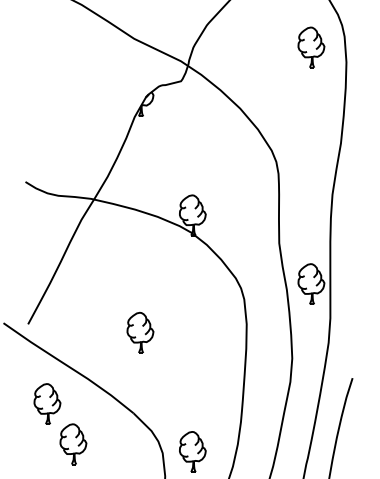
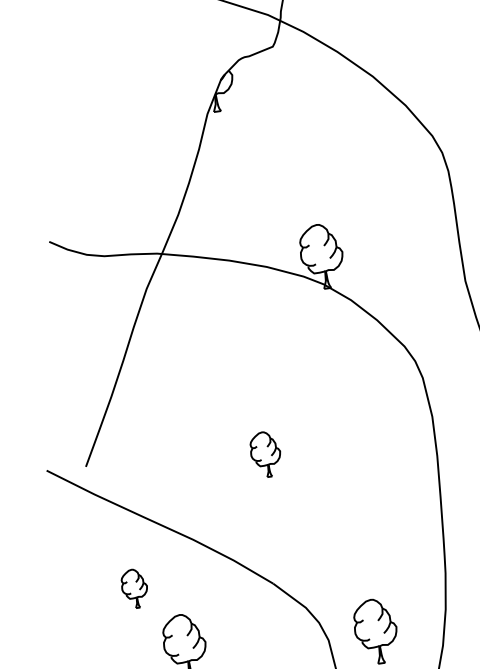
part: (140, 332) -> (265, 454), size x0.7
part: (47, 403) -> (134, 587), size x0.6

